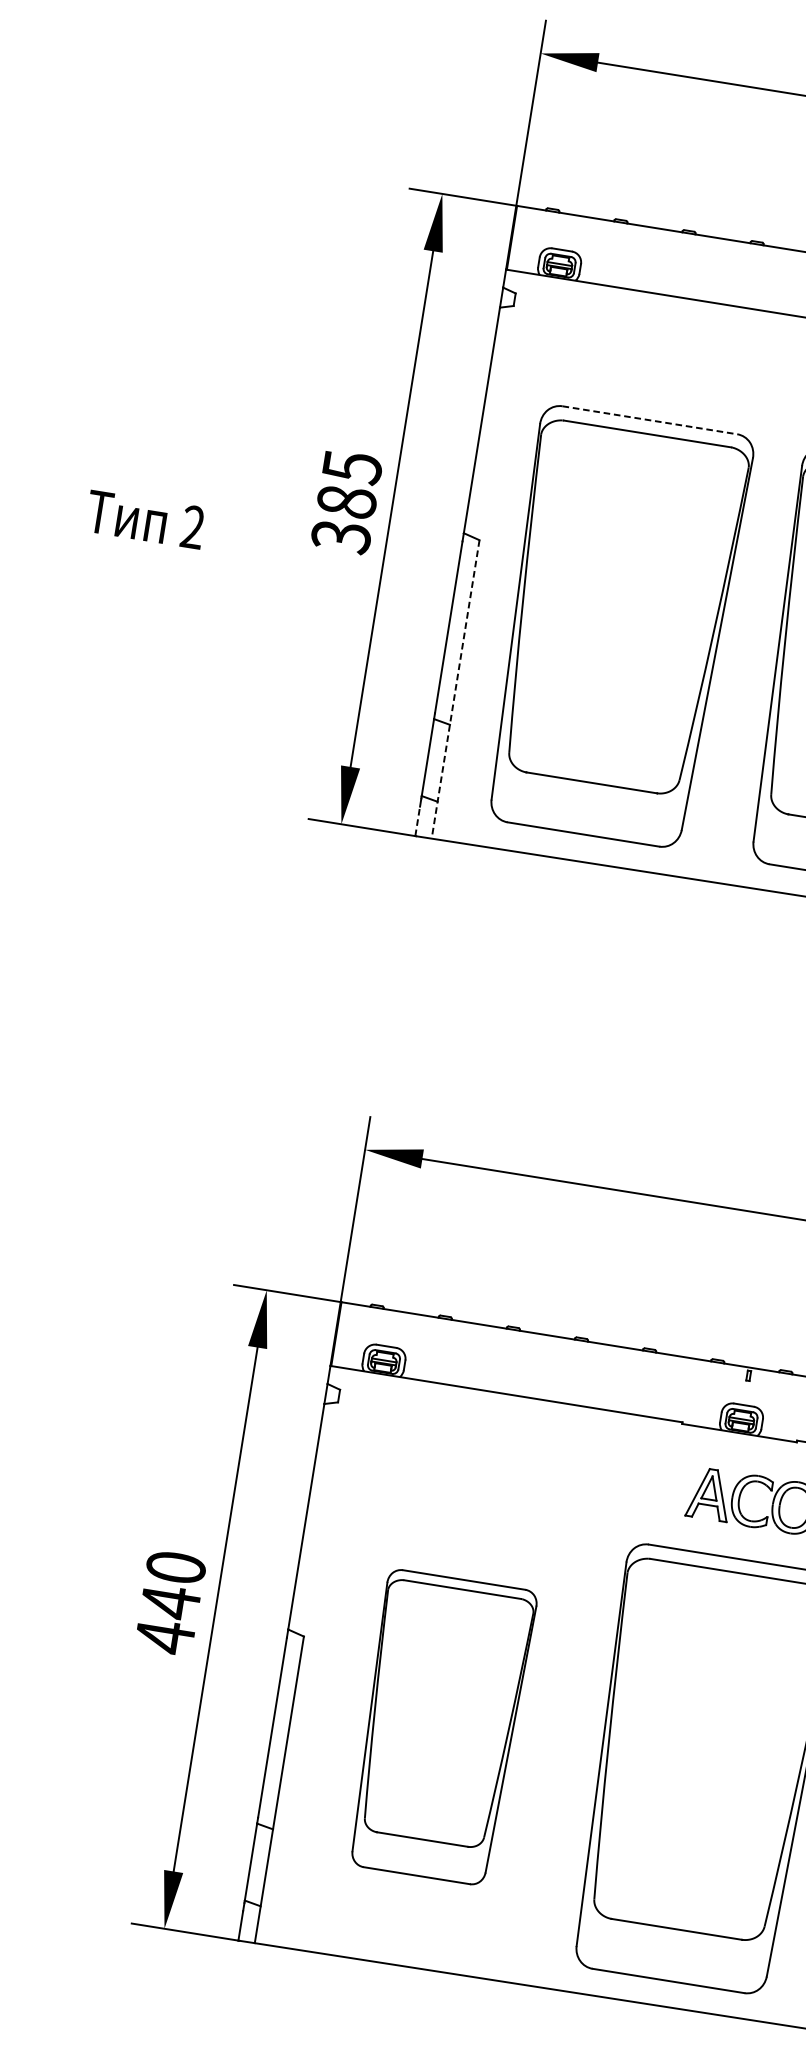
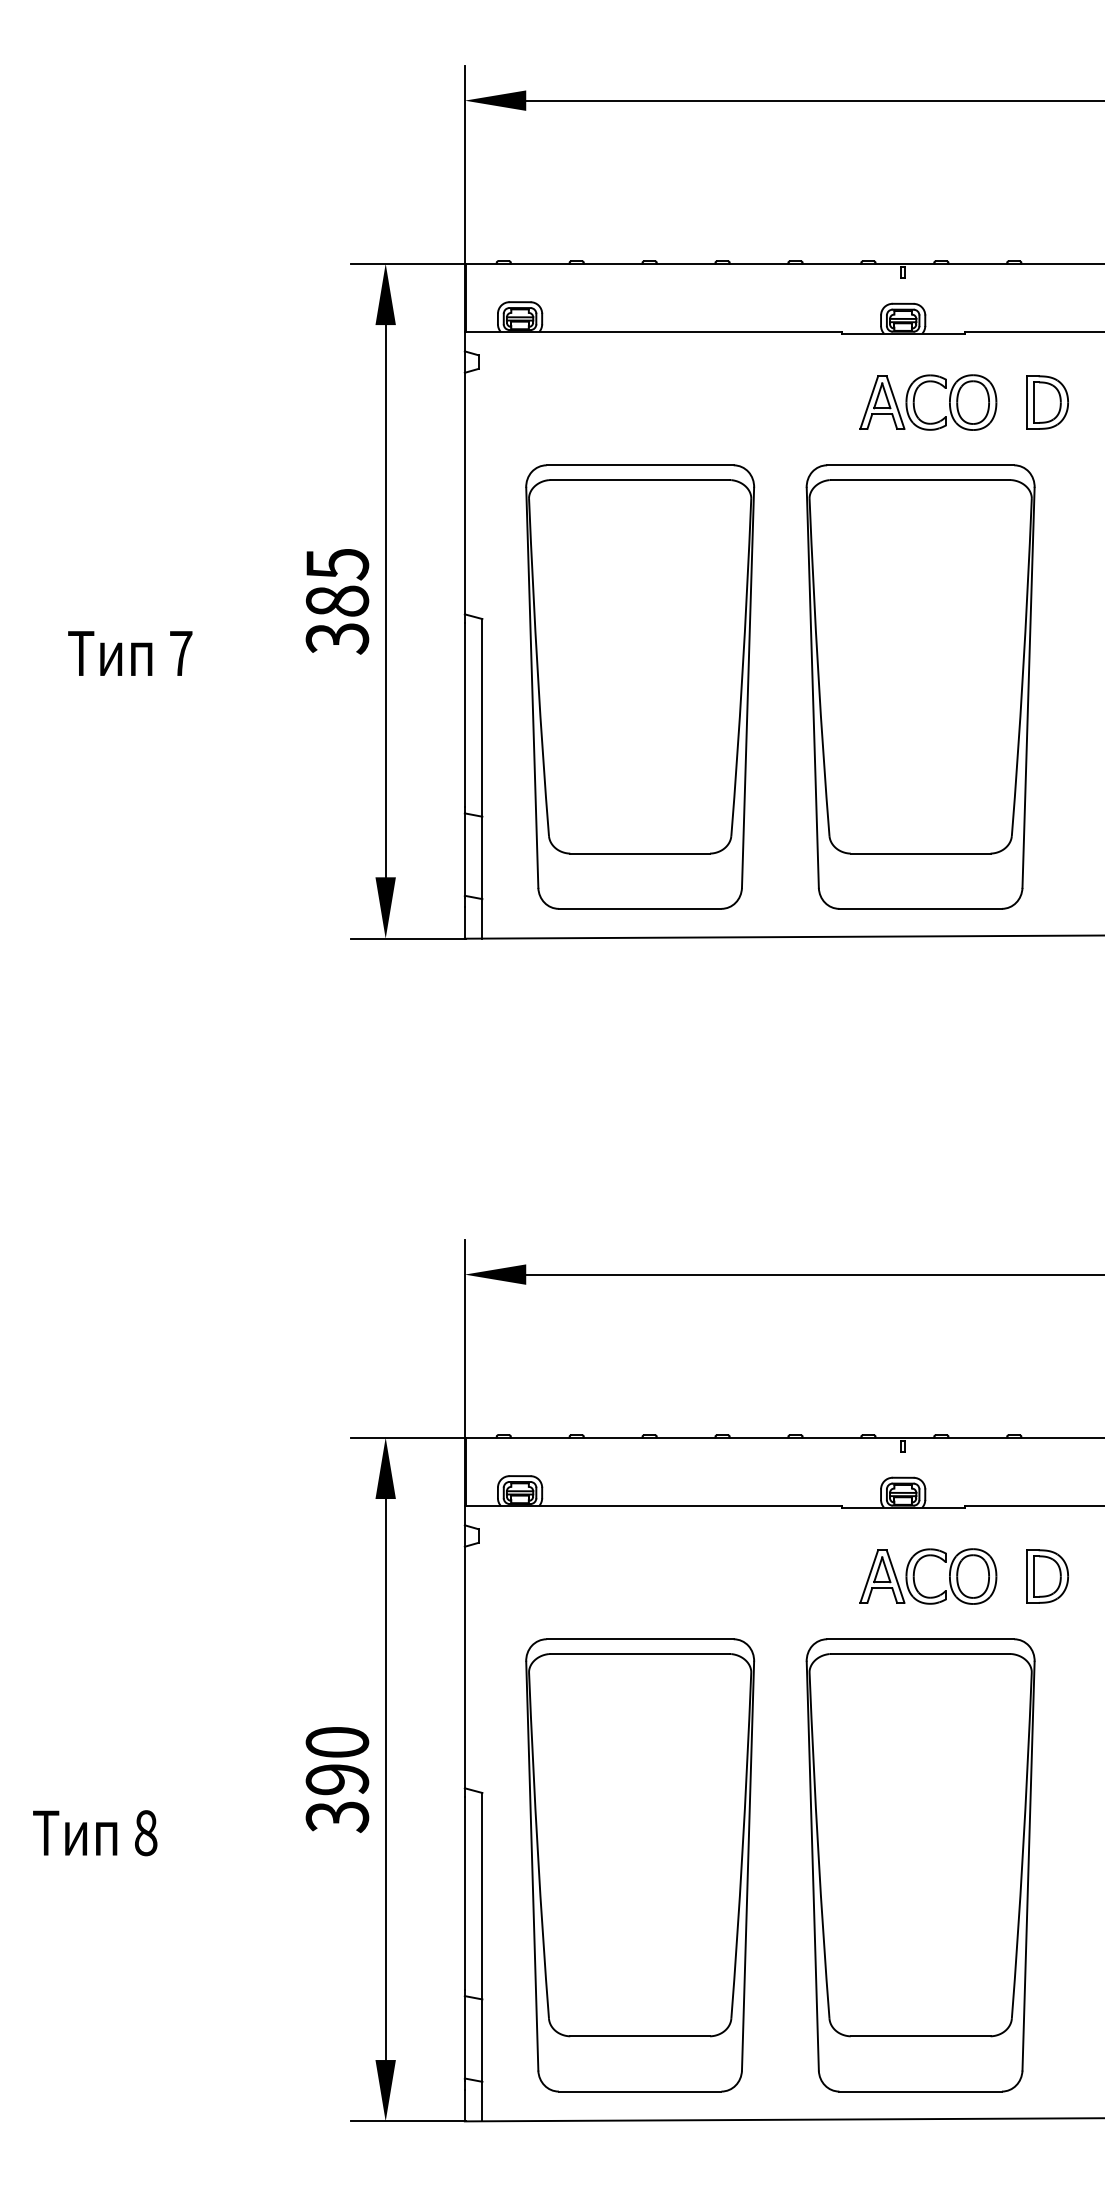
line: (650, 420) -> (640, 465), dashed -> solid
text: (192, 526) -> (180, 652), 2 -> 7
line: (455, 689) -> (482, 778), dashed -> solid
line: (417, 820) -> (464, 922), dashed -> solid
text: (167, 1620) -> (337, 1798), 440 -> 390
part: (440, 1727) -> (640, 1865), size x1.43

